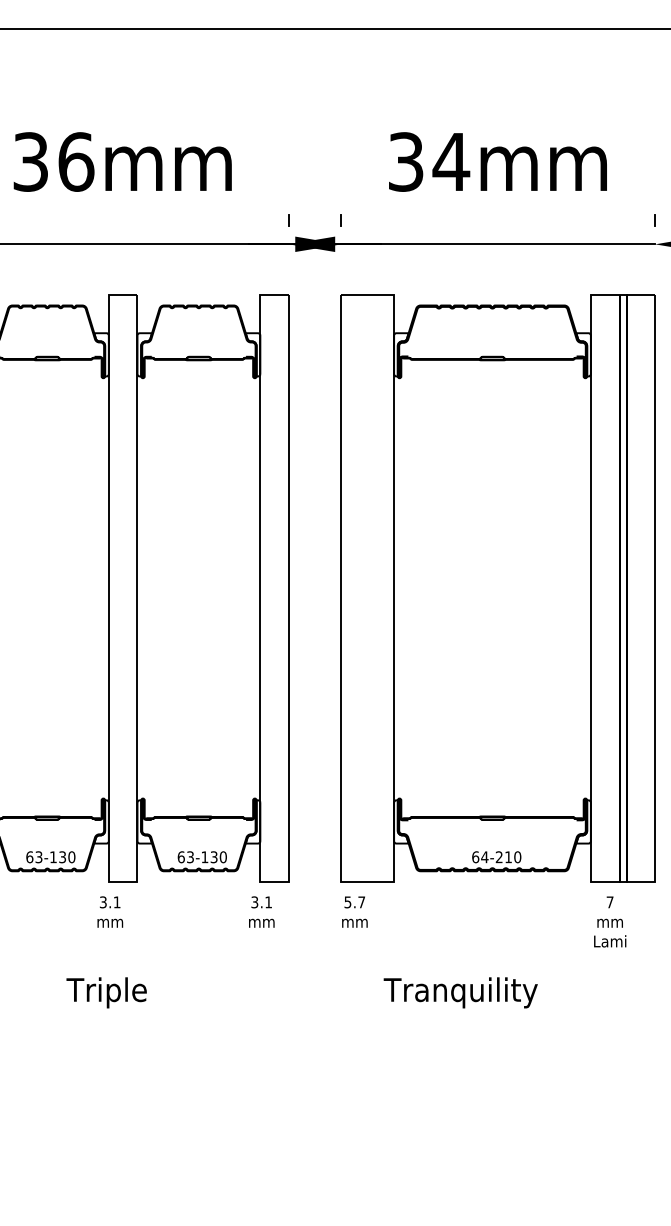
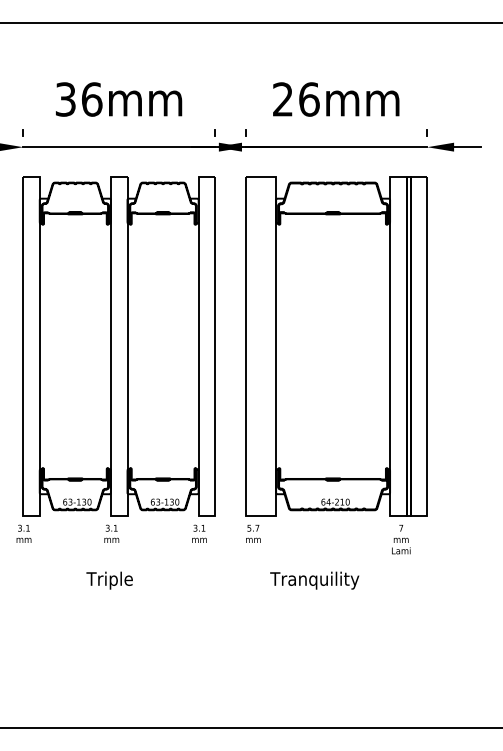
text: (429, 161) -> (296, 99), 34mm -> 26mm

